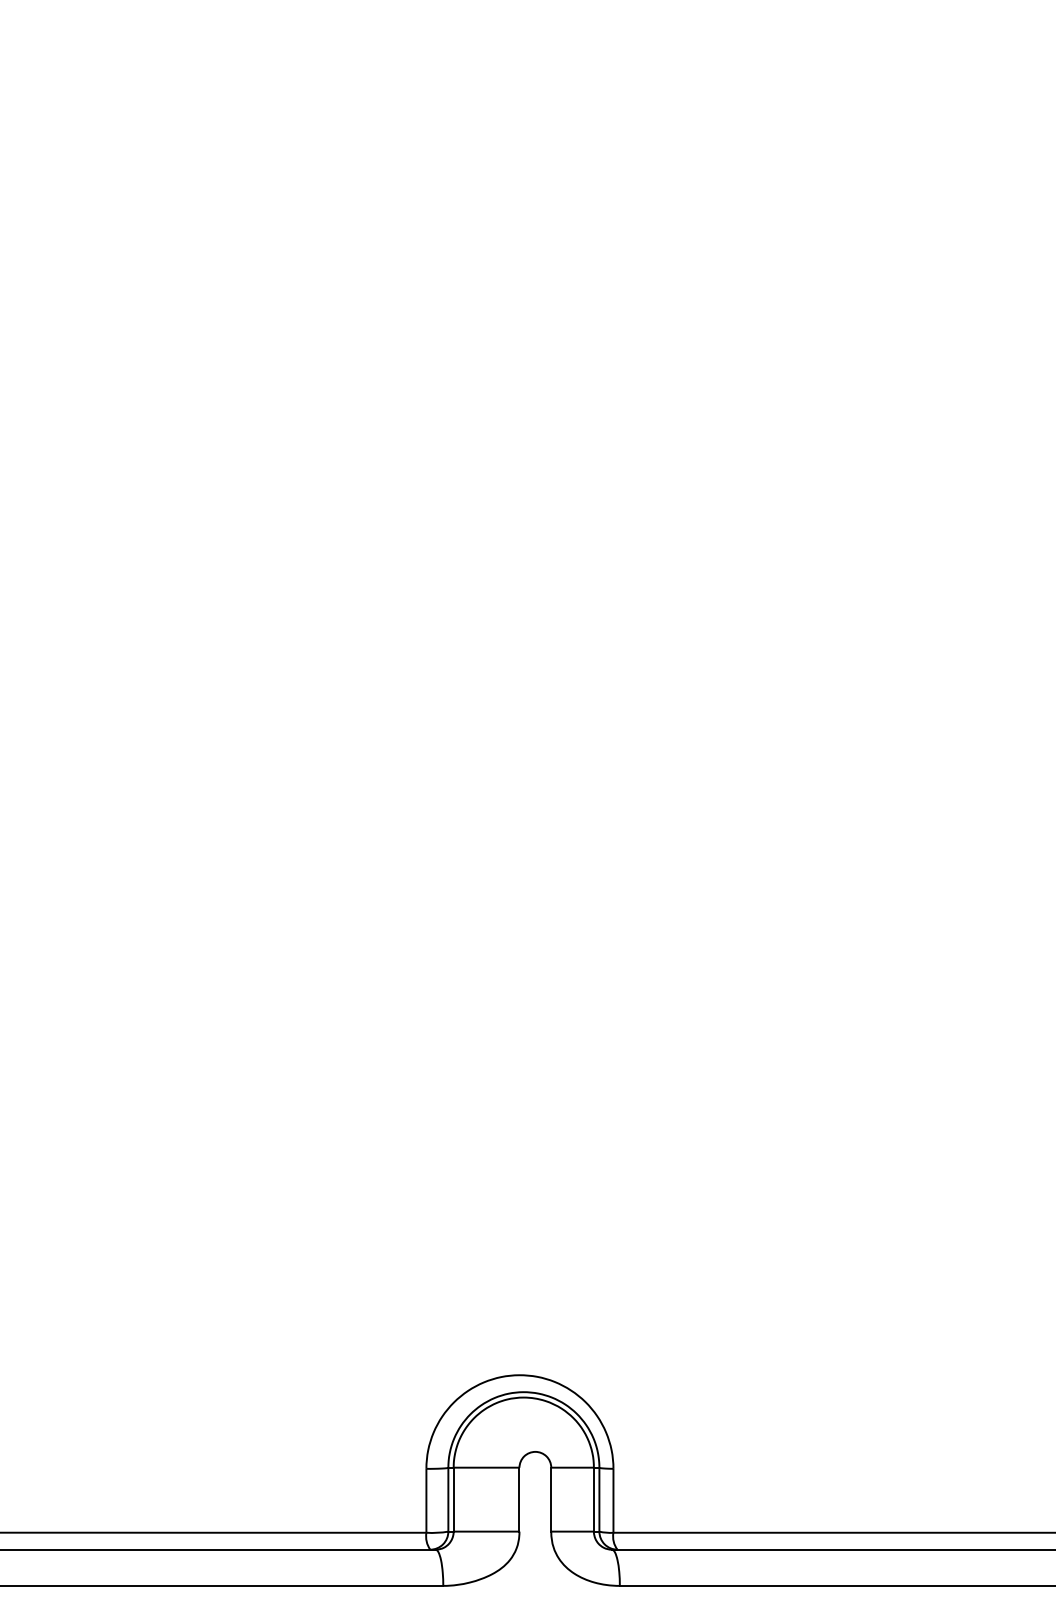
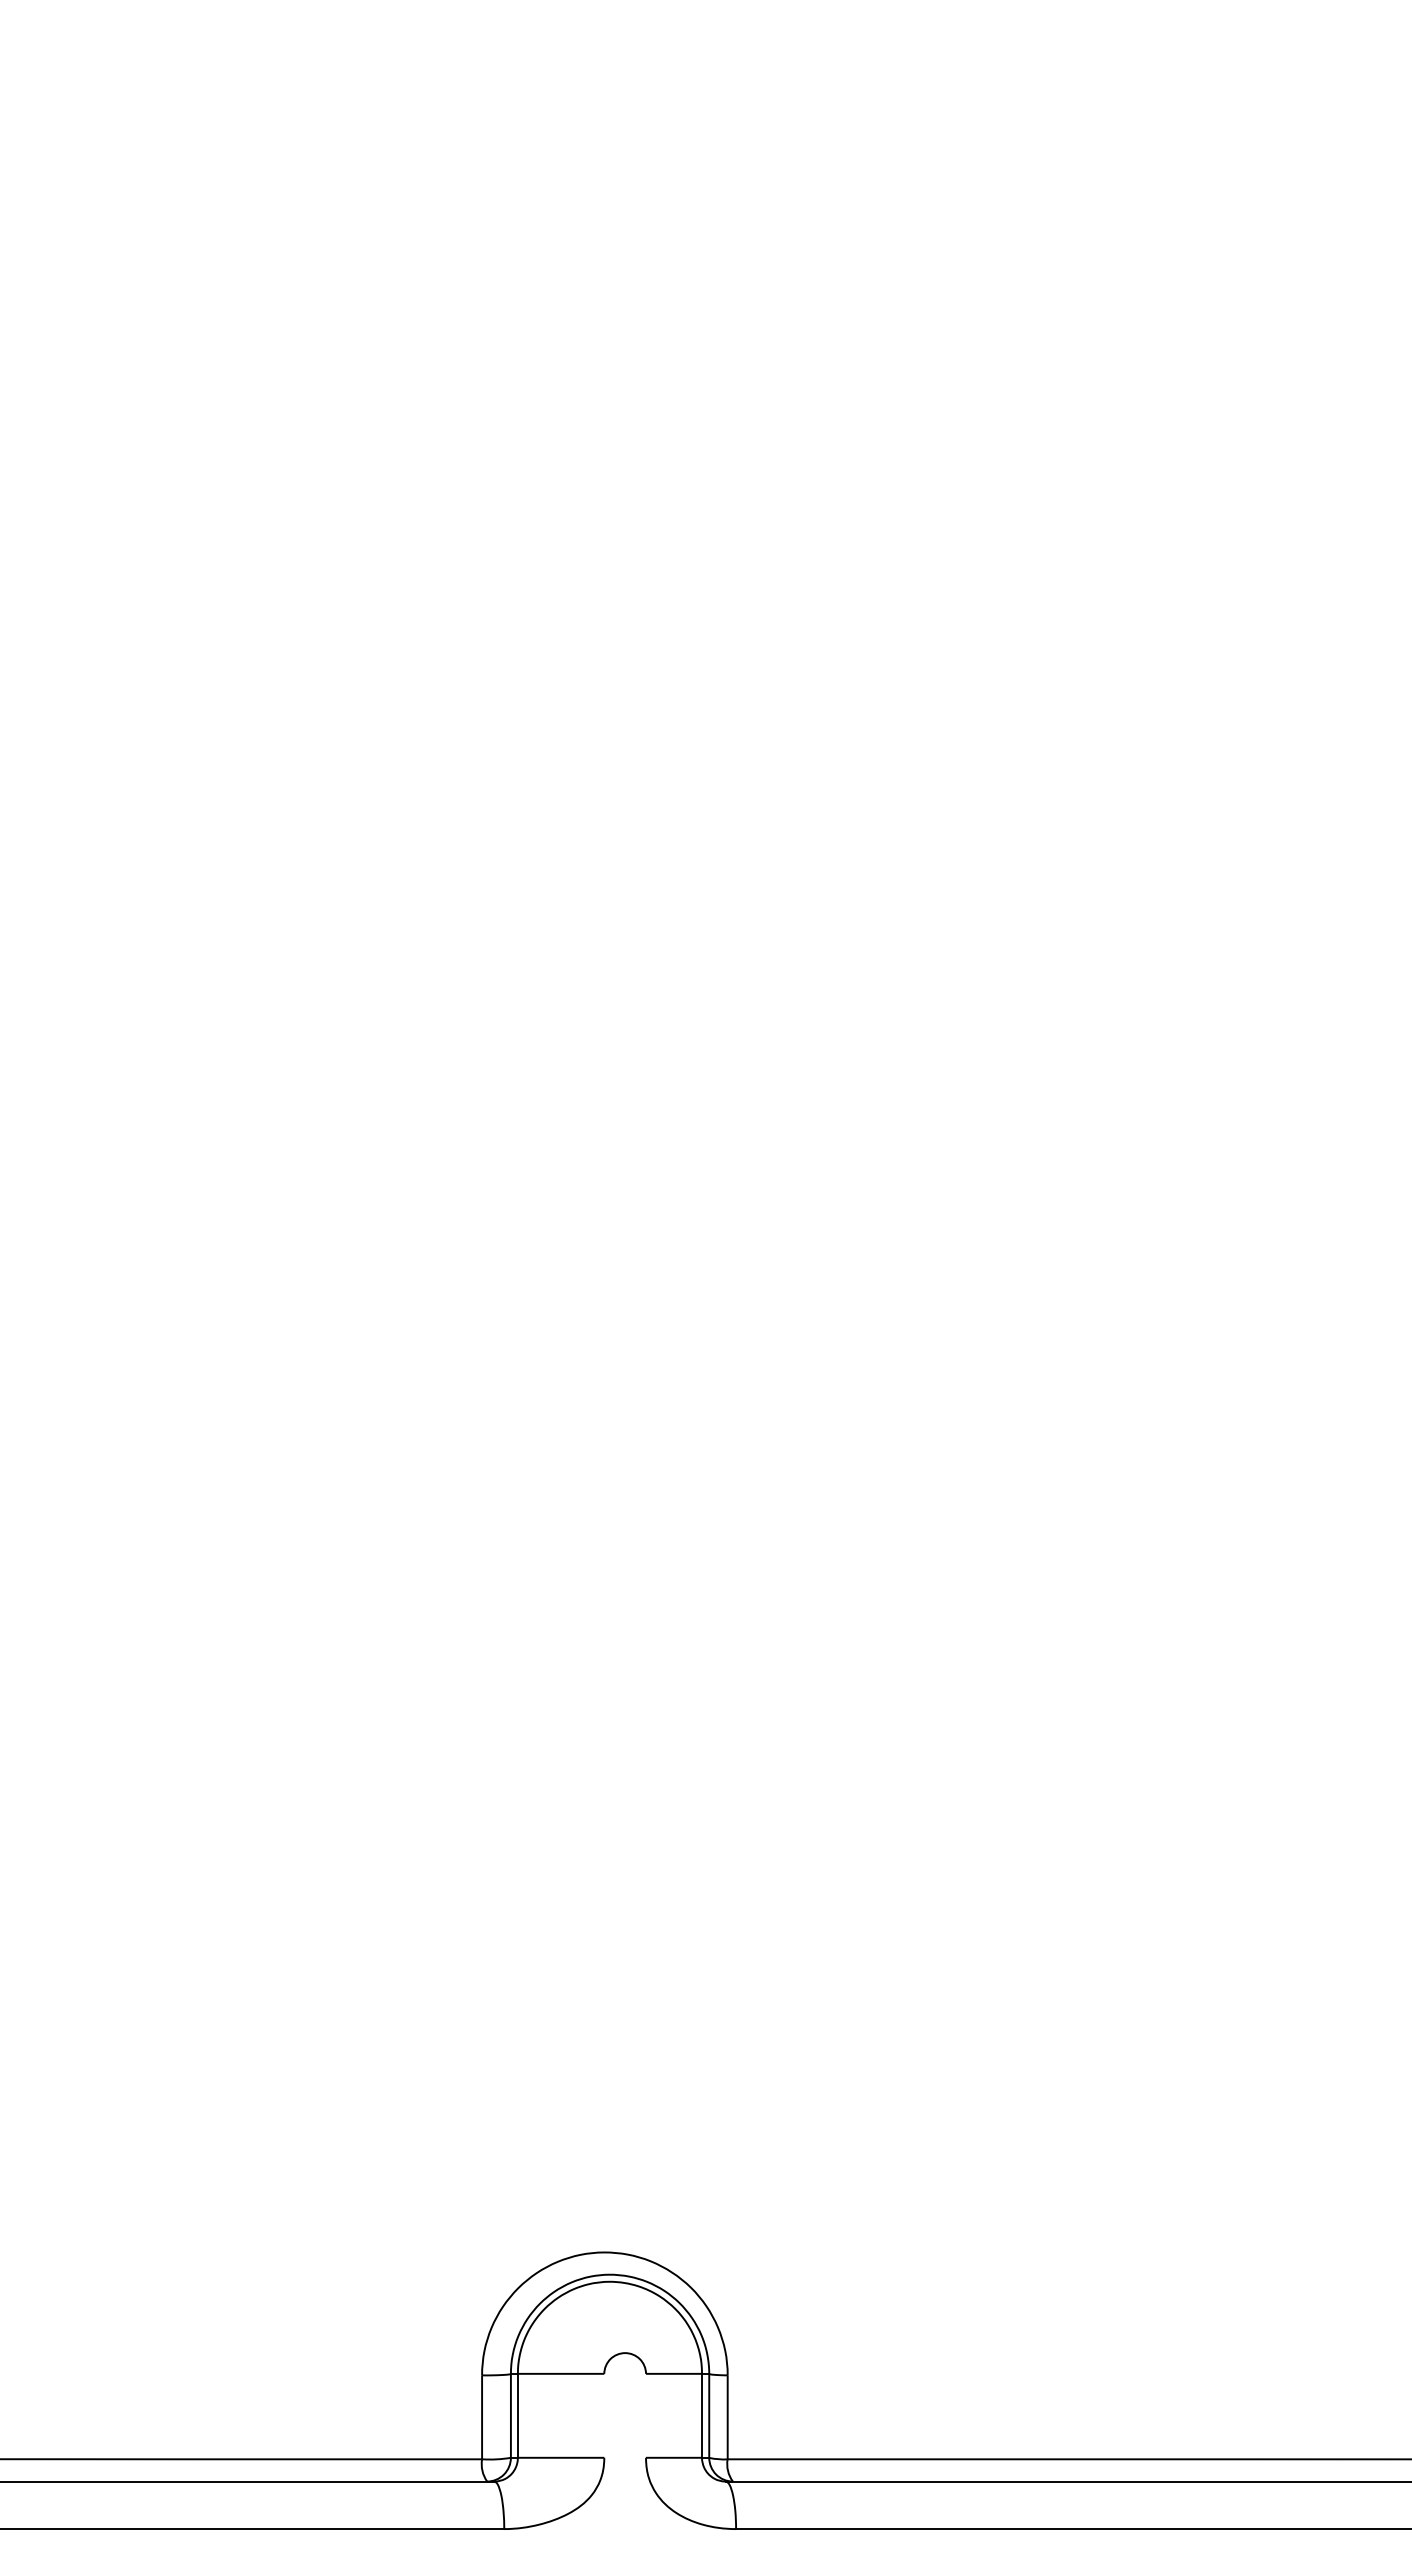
line: (519, 1499) -> (604, 2415), removed
line: (551, 1499) -> (646, 2415), removed

